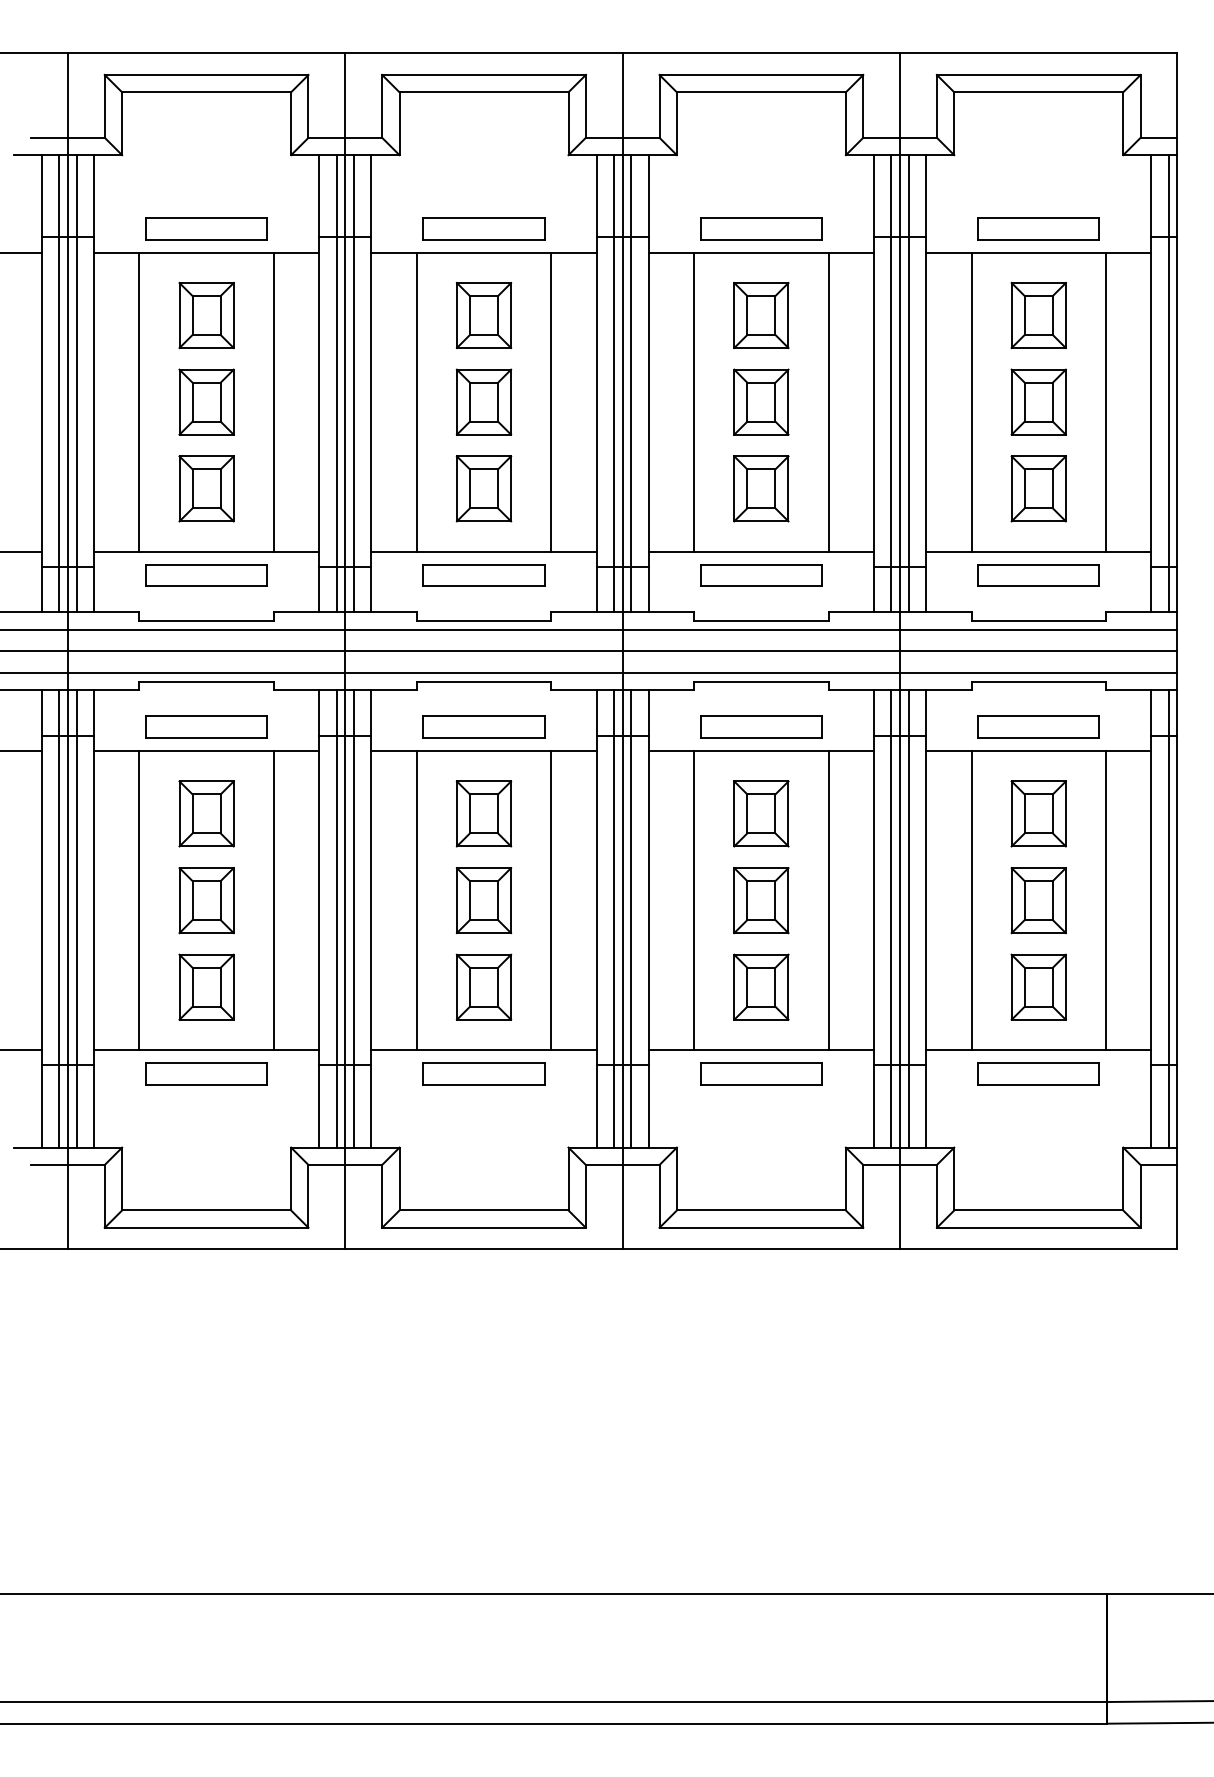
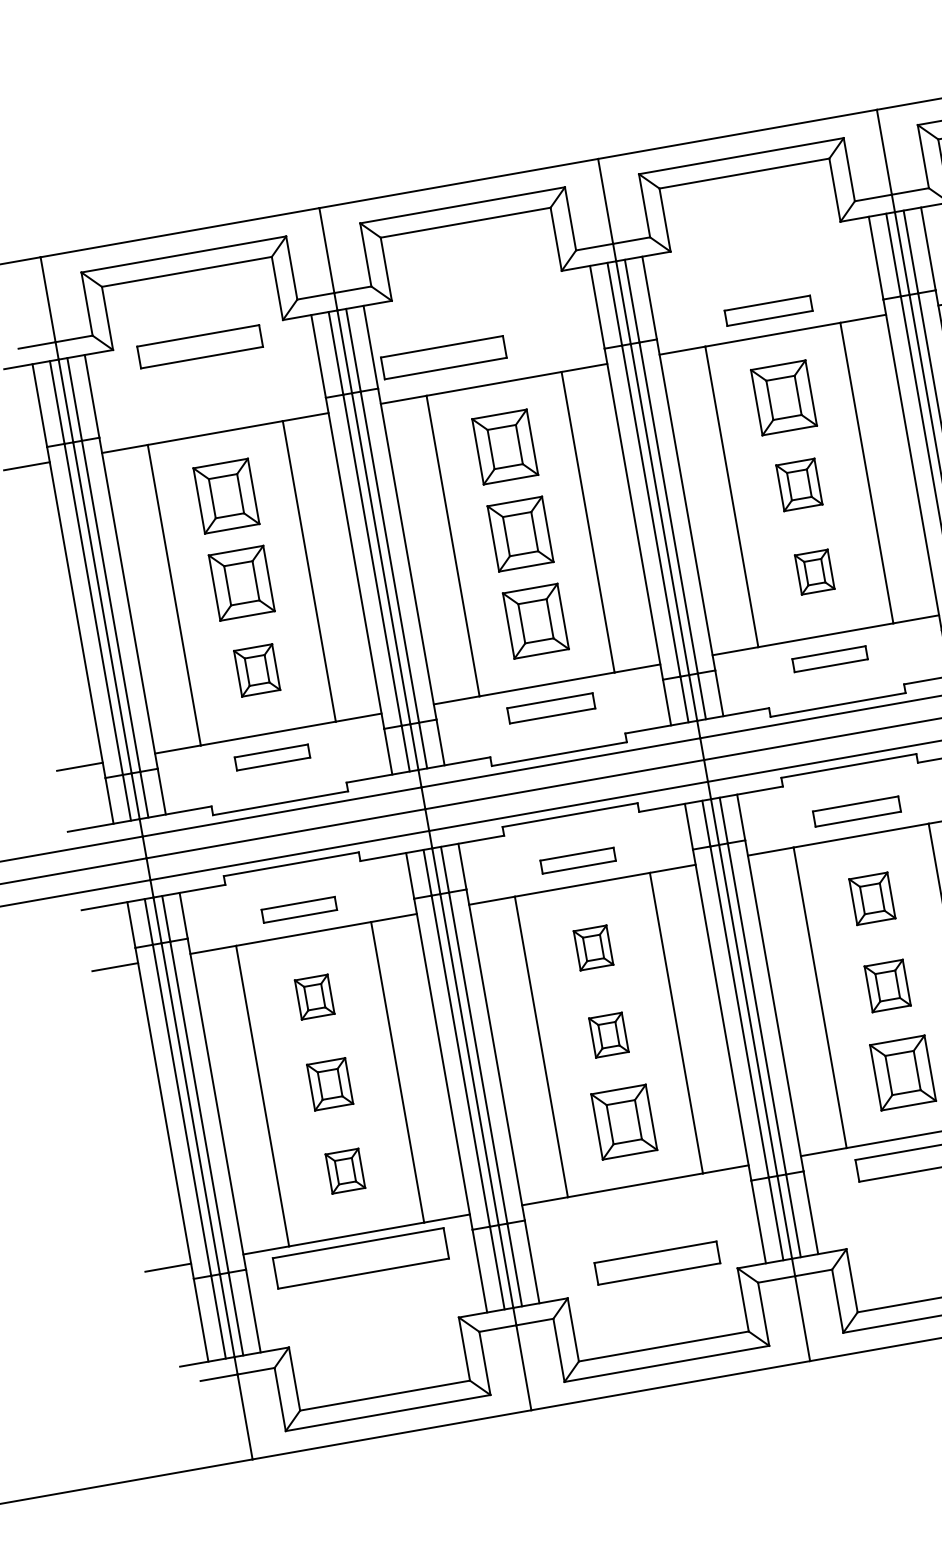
part: (206, 228) -> (199, 346), moved
part: (483, 228) -> (443, 357), moved
part: (761, 228) -> (768, 310), size x0.7
part: (761, 401) -> (799, 484), size x0.7
part: (206, 488) -> (256, 670), size x0.7
part: (761, 488) -> (814, 571), size x0.6
part: (206, 575) -> (272, 757), size x0.6
part: (483, 575) -> (550, 708), size x0.7
part: (761, 575) -> (830, 659), size x0.6
part: (206, 726) -> (299, 909), size x0.6
part: (483, 726) -> (577, 860), size x0.6
part: (761, 726) -> (856, 810), size x0.7
part: (206, 813) -> (314, 996), size x0.6
part: (483, 813) -> (592, 947), size x0.6
part: (761, 813) -> (872, 898), size x0.7
part: (206, 900) -> (329, 1084), size x0.7
part: (483, 900) -> (608, 1035), size x0.6
part: (761, 900) -> (887, 985), size x0.7
part: (206, 986) -> (345, 1170), size x0.6
part: (206, 1073) -> (360, 1258), size x1.4
part: (483, 1073) -> (656, 1262), moved

